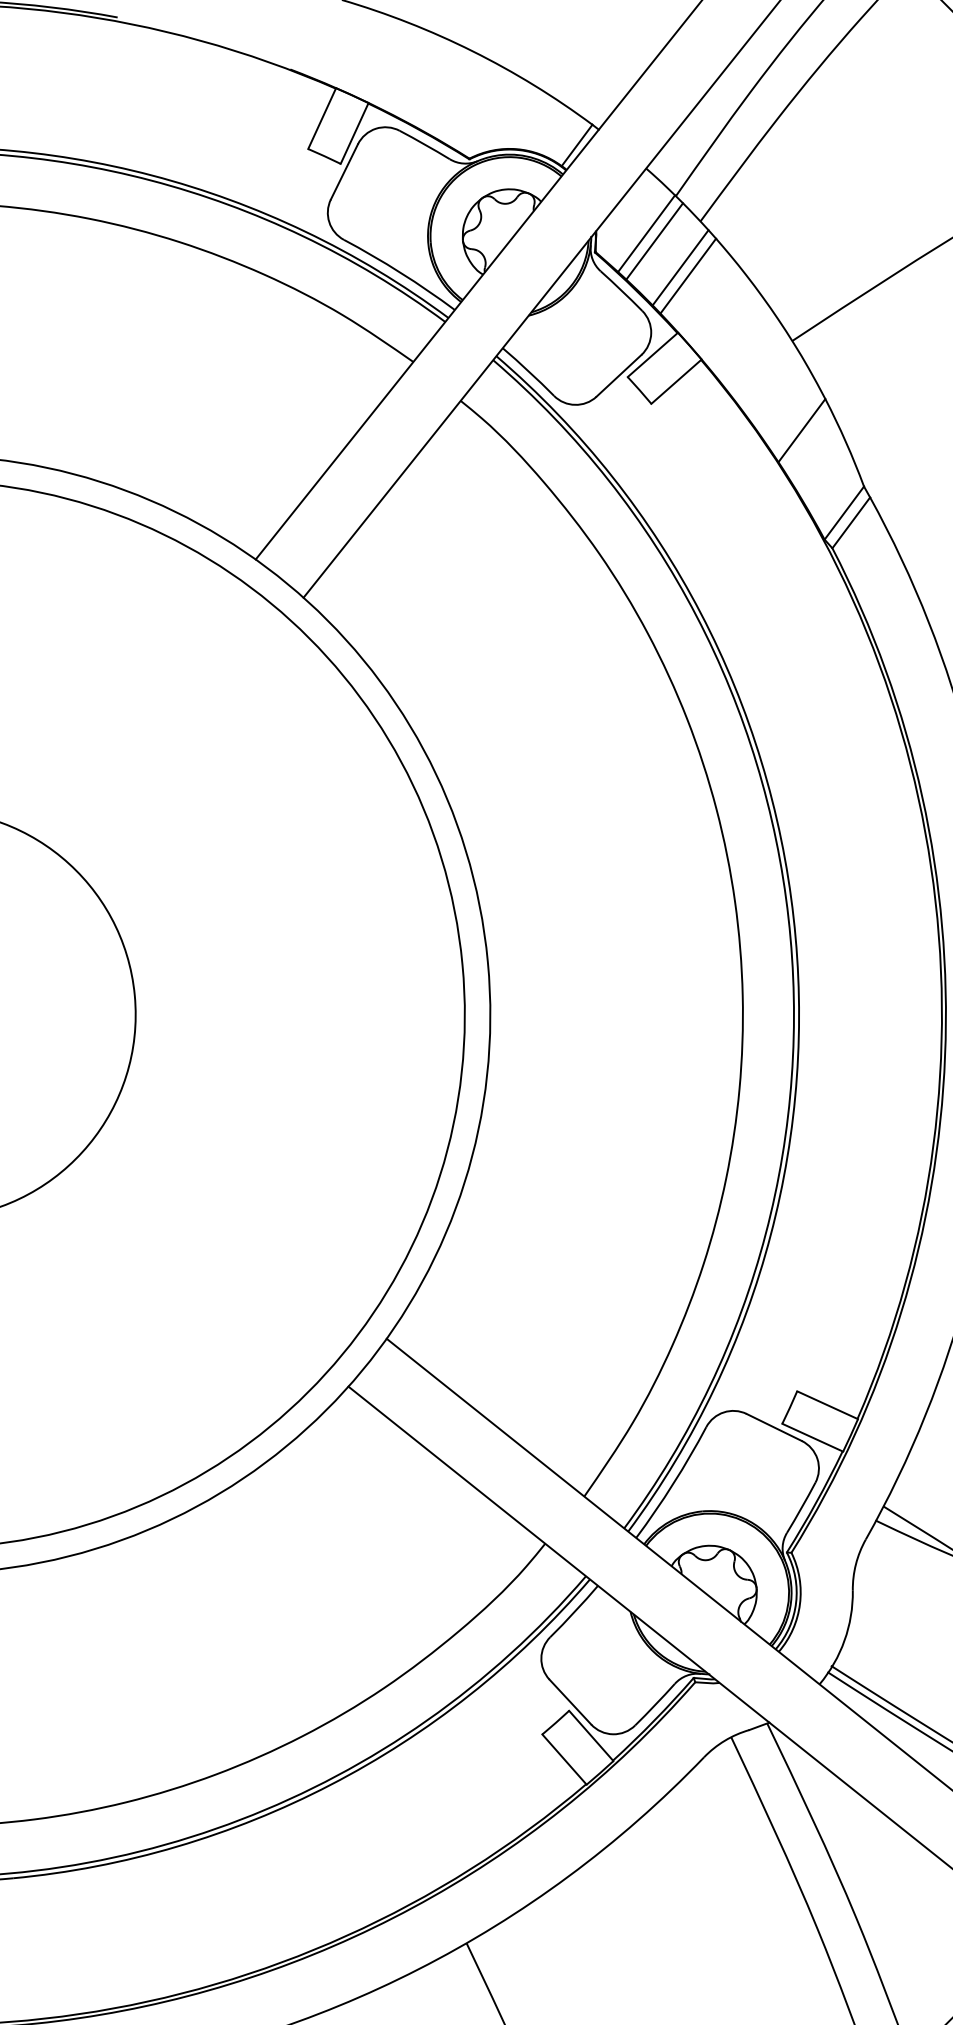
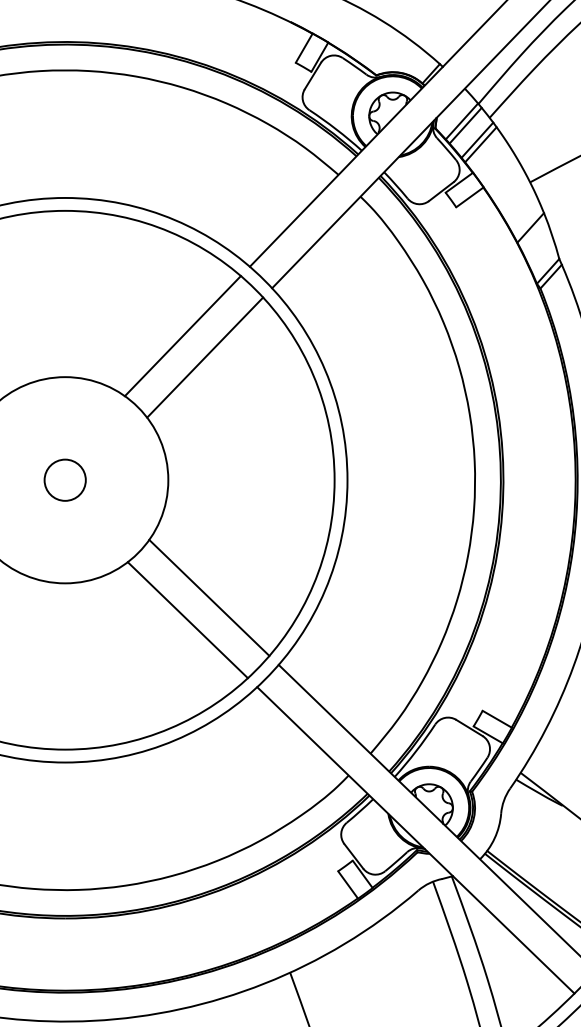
line: (135, 709) -> (182, 336), added
line: (185, 746) -> (205, 357), added
line: (237, 1218) -> (209, 597), added
line: (198, 1268) -> (187, 620), added

